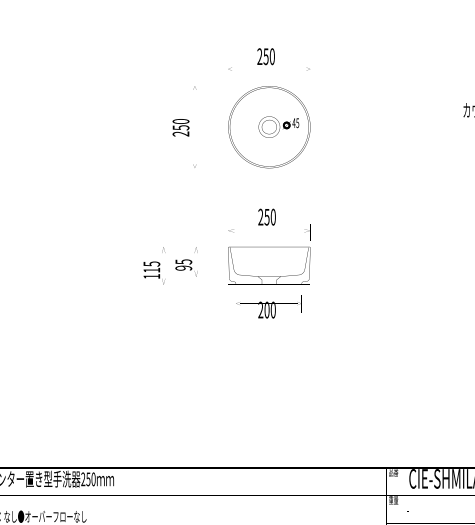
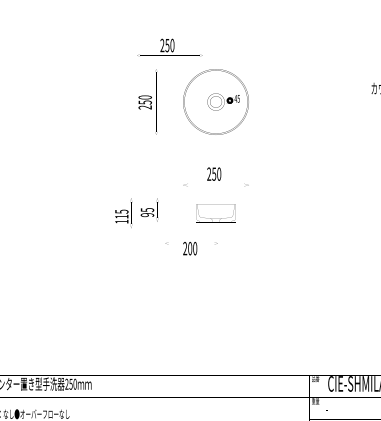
text: (268, 59) -> (169, 47), moved
part: (268, 266) -> (215, 213), size x0.6
text: (268, 309) -> (191, 248), moved

